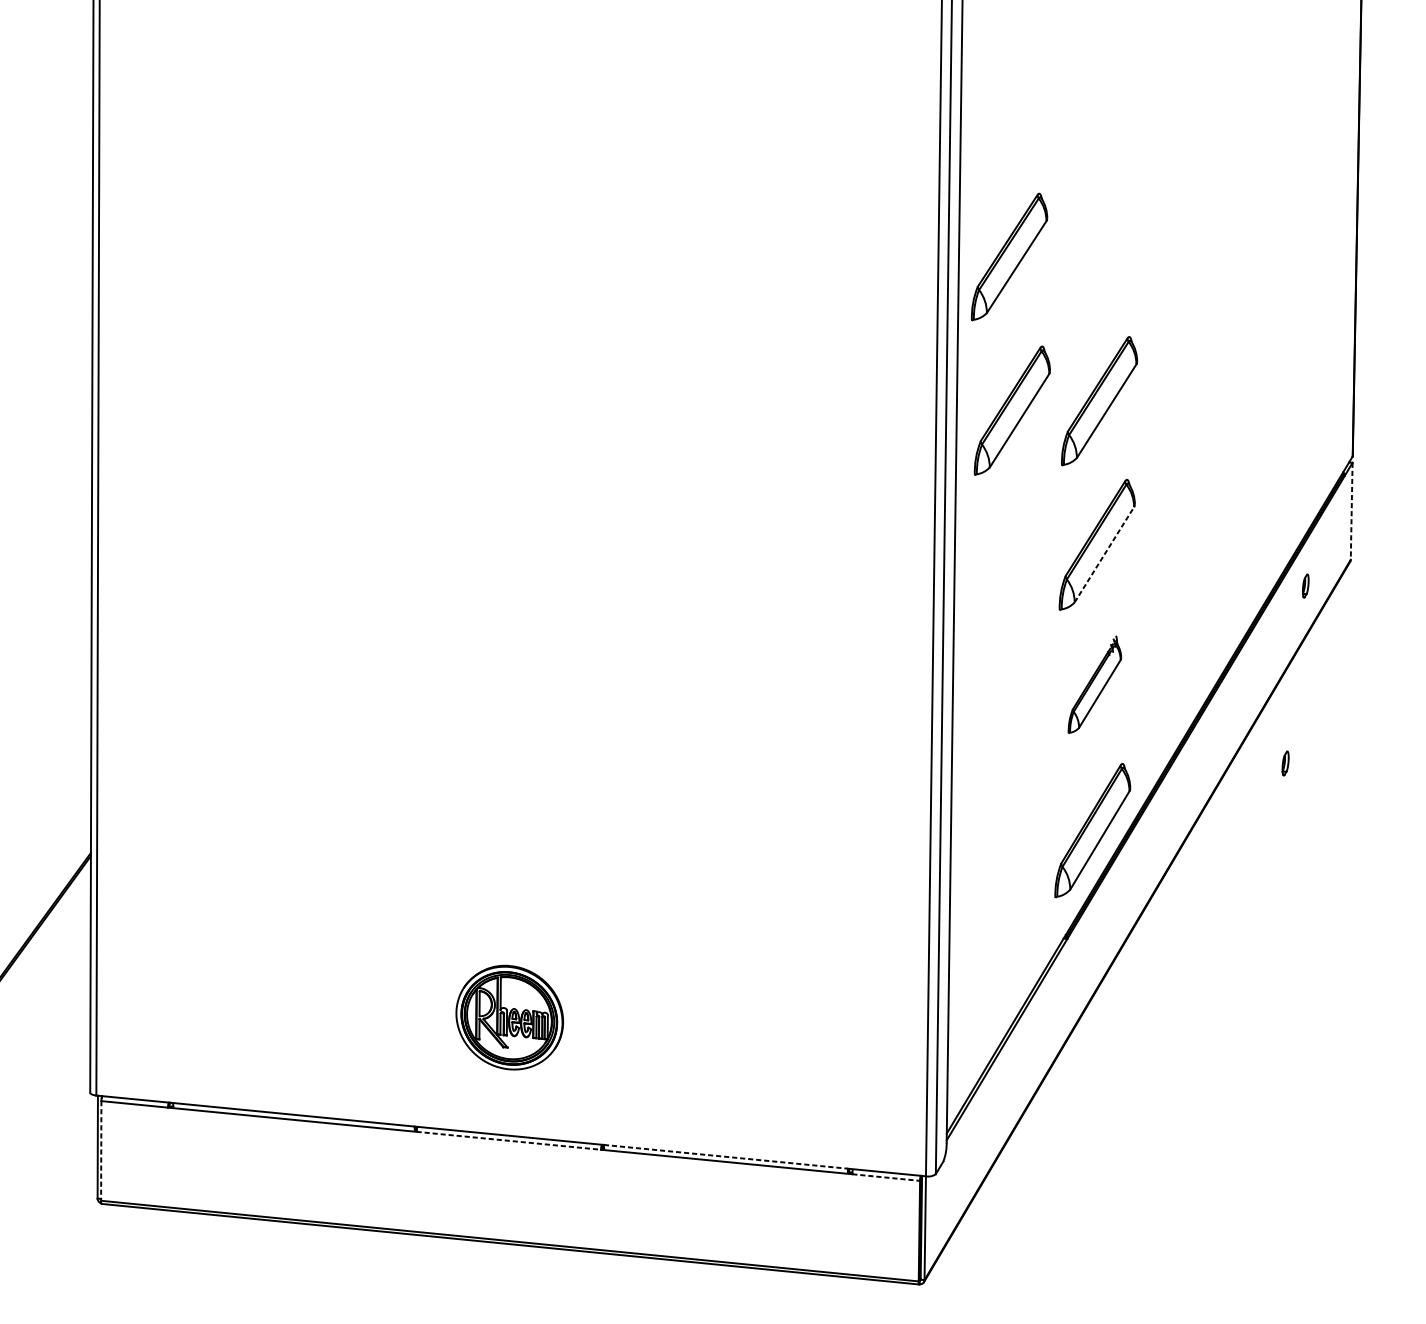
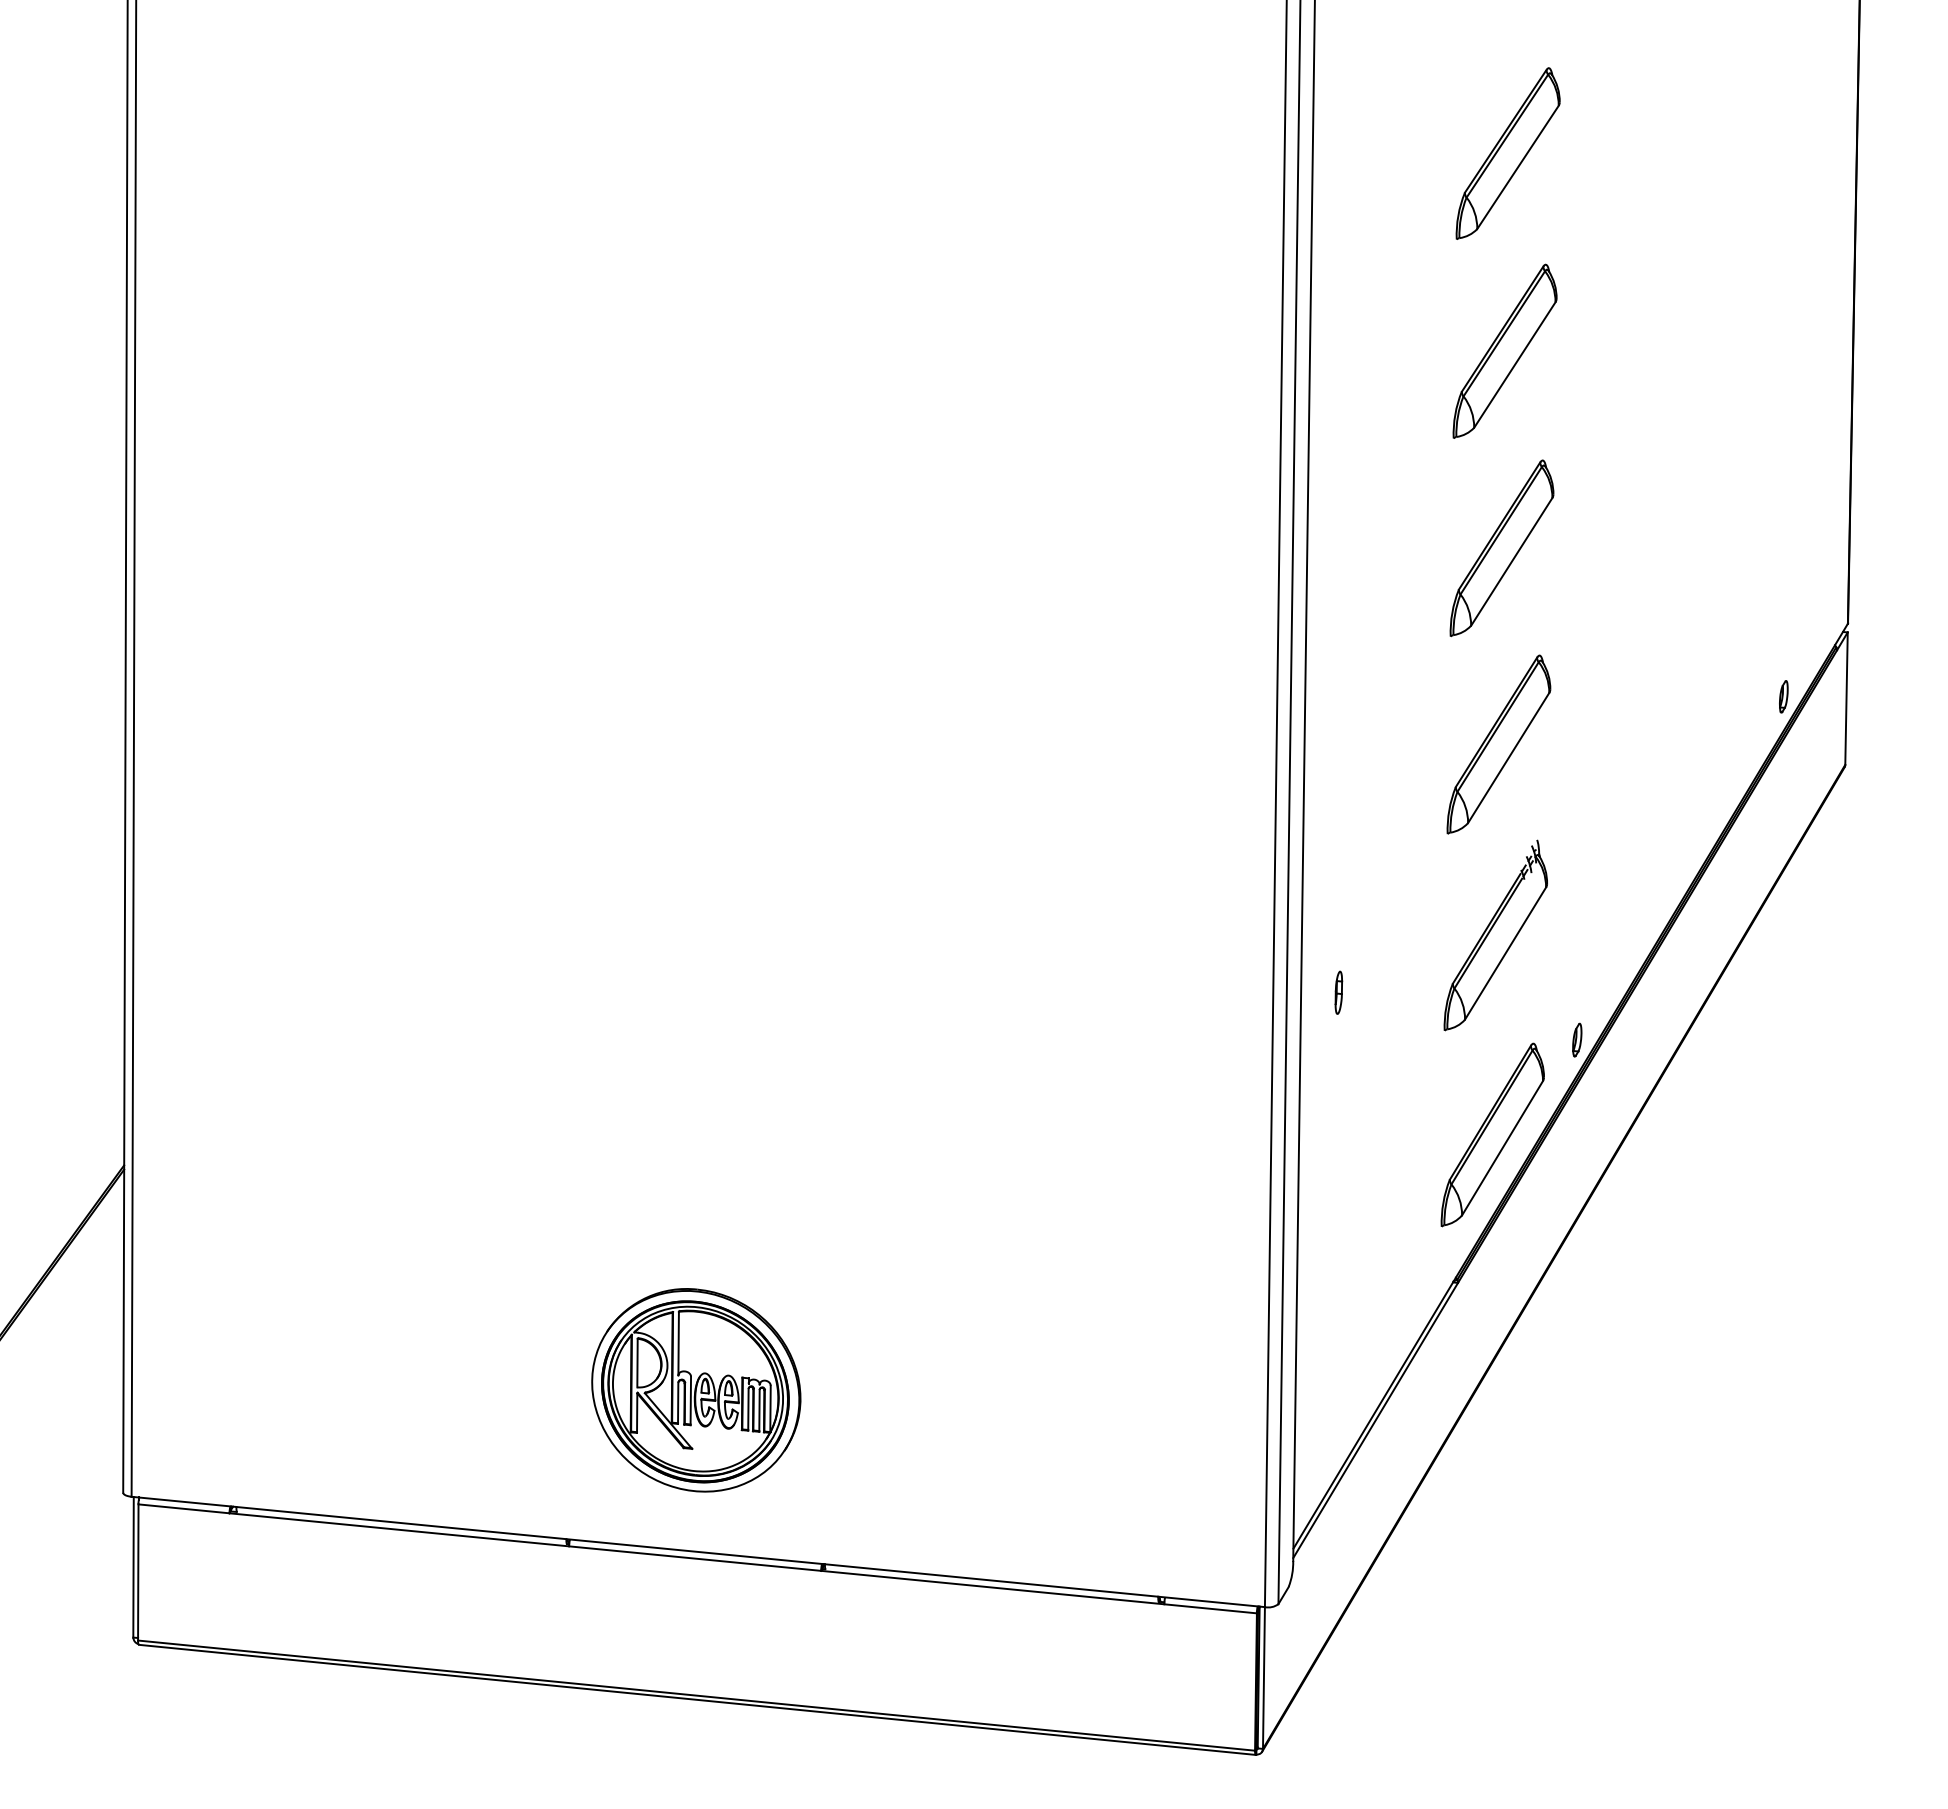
part: (1103, 112) -> (1507, 153), added
part: (1009, 256) -> (1504, 350), moved
part: (1012, 410) -> (1382, 561), removed
line: (1351, 511) -> (1846, 699), dashed -> solid
line: (1104, 555) -> (1508, 758), dashed -> solid
part: (1305, 585) -> (1783, 696), moved
part: (1094, 684) -> (1495, 935), size x1.43
part: (979, 726) -> (1338, 992), added
part: (1285, 763) -> (1577, 1039), moved
part: (509, 1017) -> (696, 1390), size x1.43
line: (509, 1140) -> (695, 1558), dashed -> solid
line: (101, 1150) -> (138, 1572), dashed -> solid
line: (726, 1156) -> (992, 1580), dashed -> solid
line: (886, 1177) -> (1210, 1608), dashed -> solid

